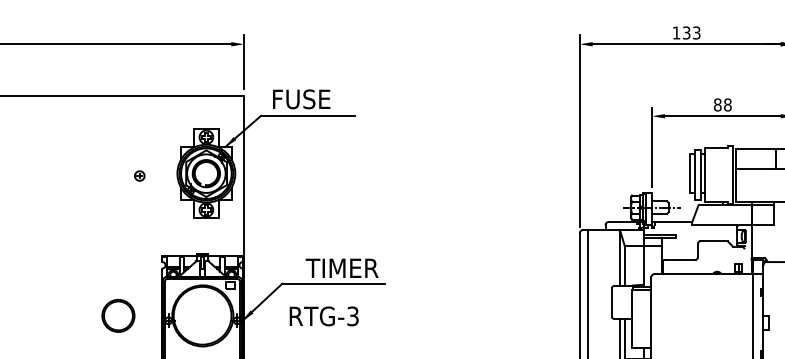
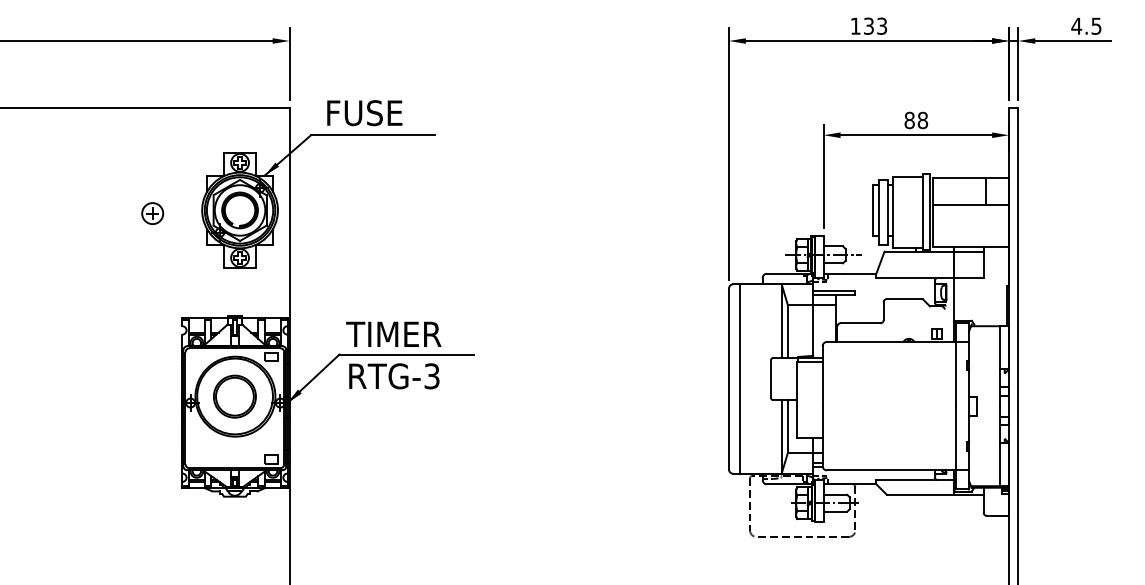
line: (727, 175) -> (922, 212), added
part: (139, 176) -> (152, 213), size x1.67
text: (341, 267) -> (393, 333), moved
part: (118, 315) -> (234, 396), moved
text: (324, 316) -> (394, 376), moved

